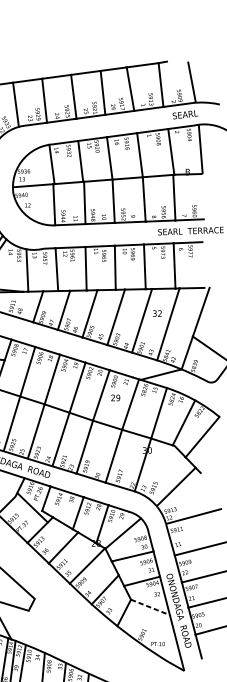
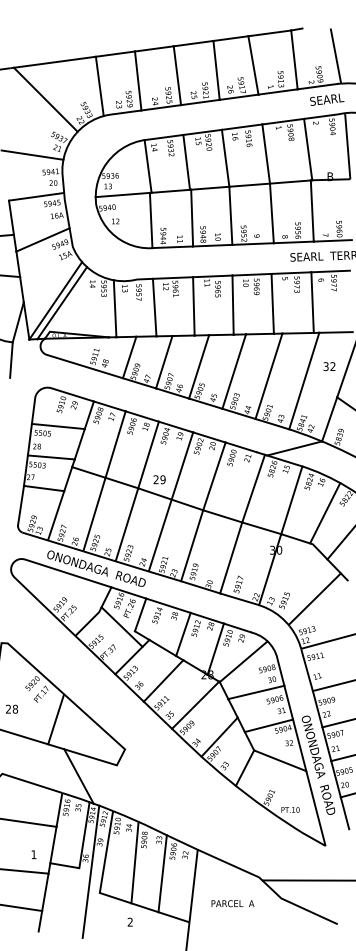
text: (157, 313) -> (329, 366), moved
text: (115, 397) -> (159, 479), moved
line: (150, 607) -> (280, 761), dashed -> solid

